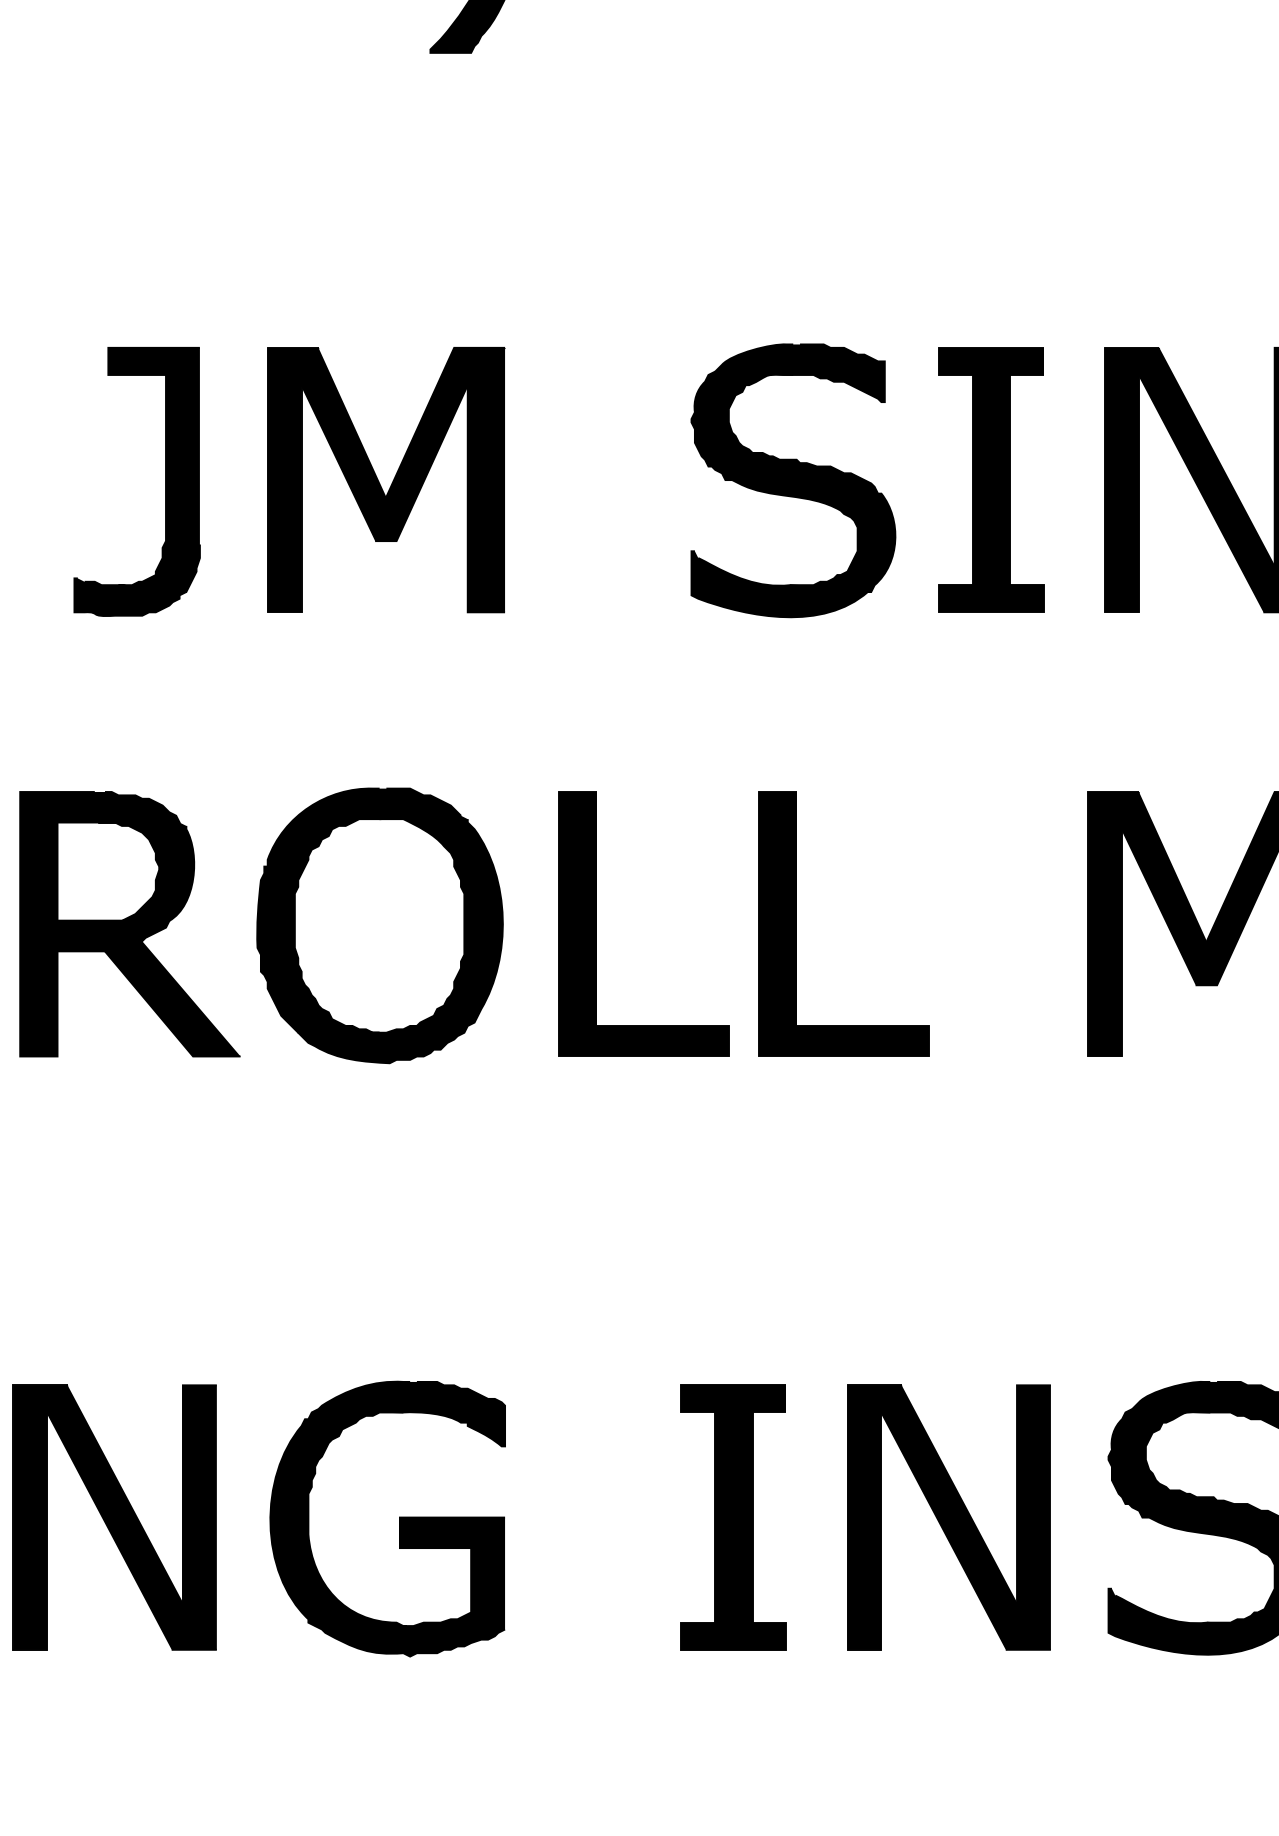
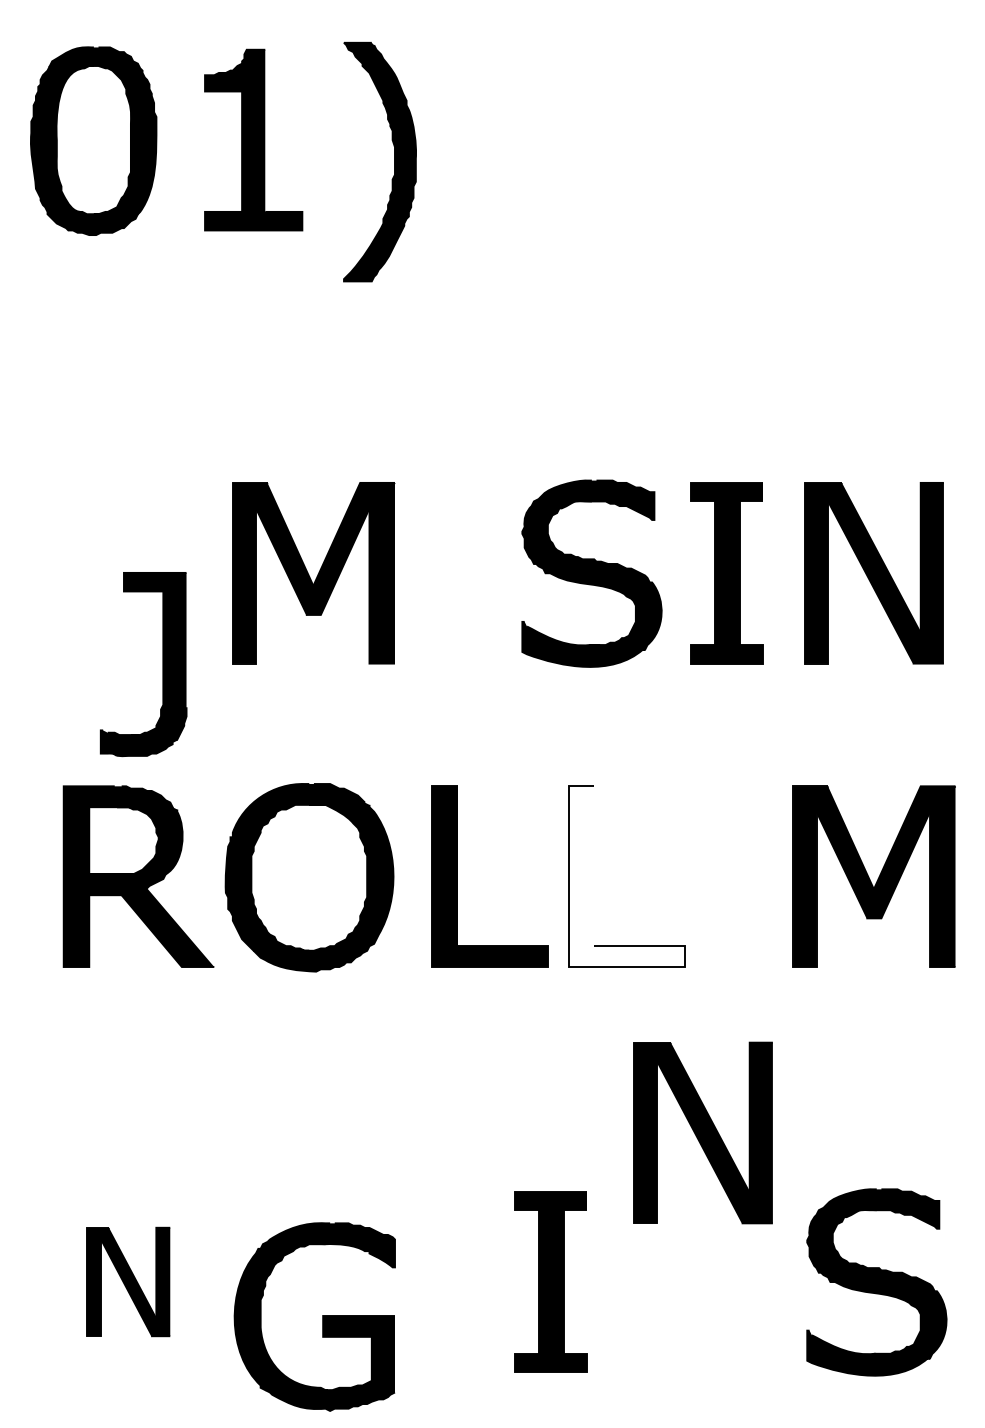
part: (164, 481) -> (162, 664), moved
fill: (843, 923) -> (626, 876), removed
part: (114, 1516) -> (128, 1281), size x0.6
part: (947, 1516) -> (702, 1132), moved
part: (398, 1518) -> (322, 1316), moved

